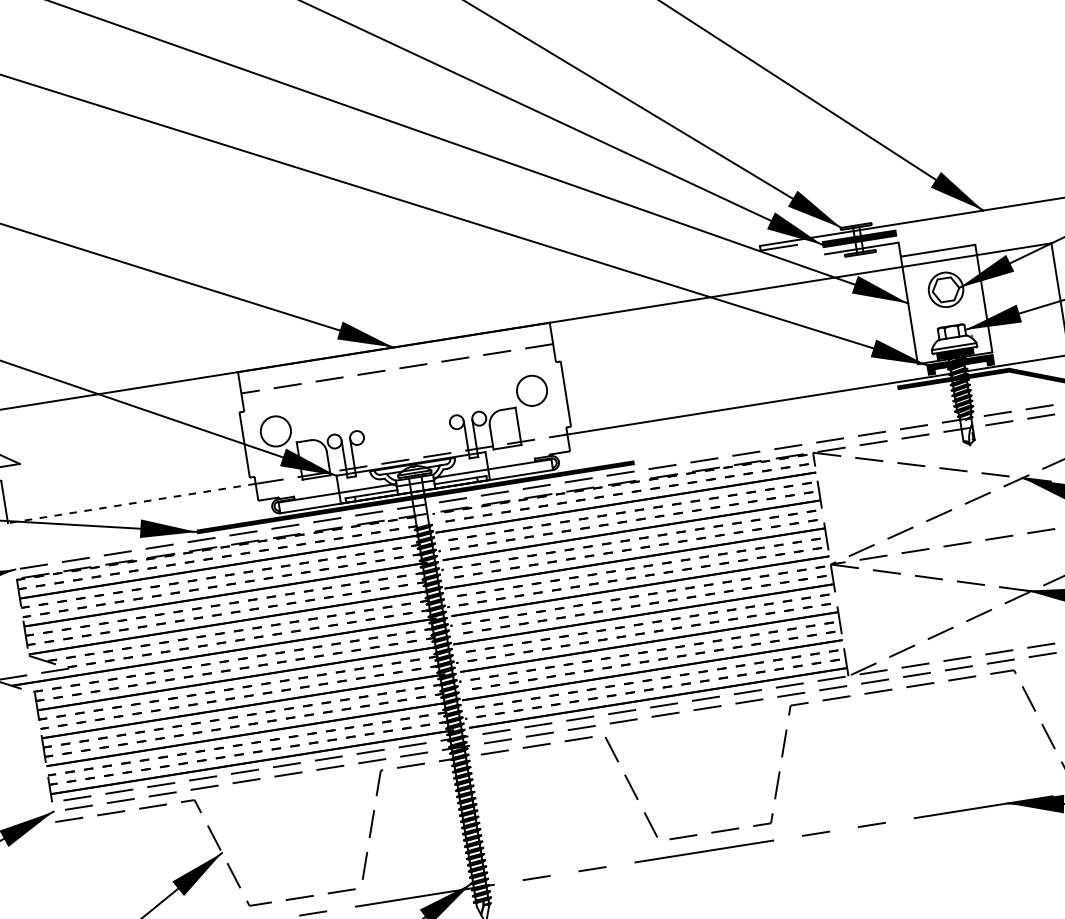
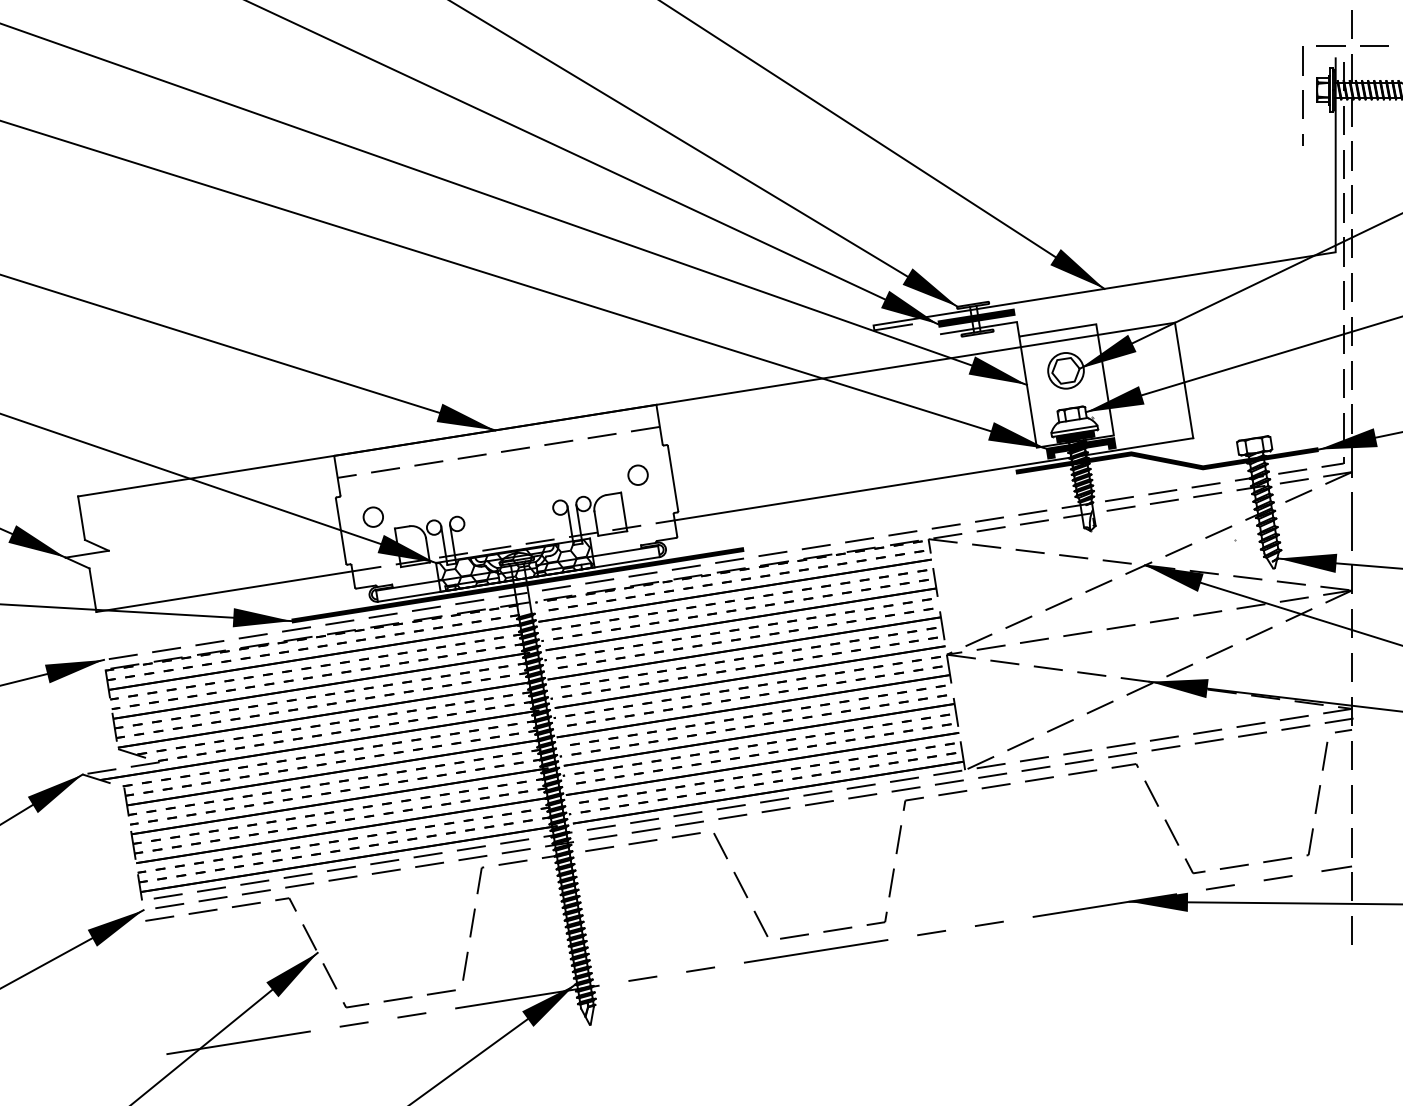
circle: (531, 390) -> (637, 474), size x0.62
circle: (276, 430) -> (373, 516), size x0.62
hatch: (413, 477) -> (515, 564), added
line: (131, 503) -> (224, 591), dashed -> solid

